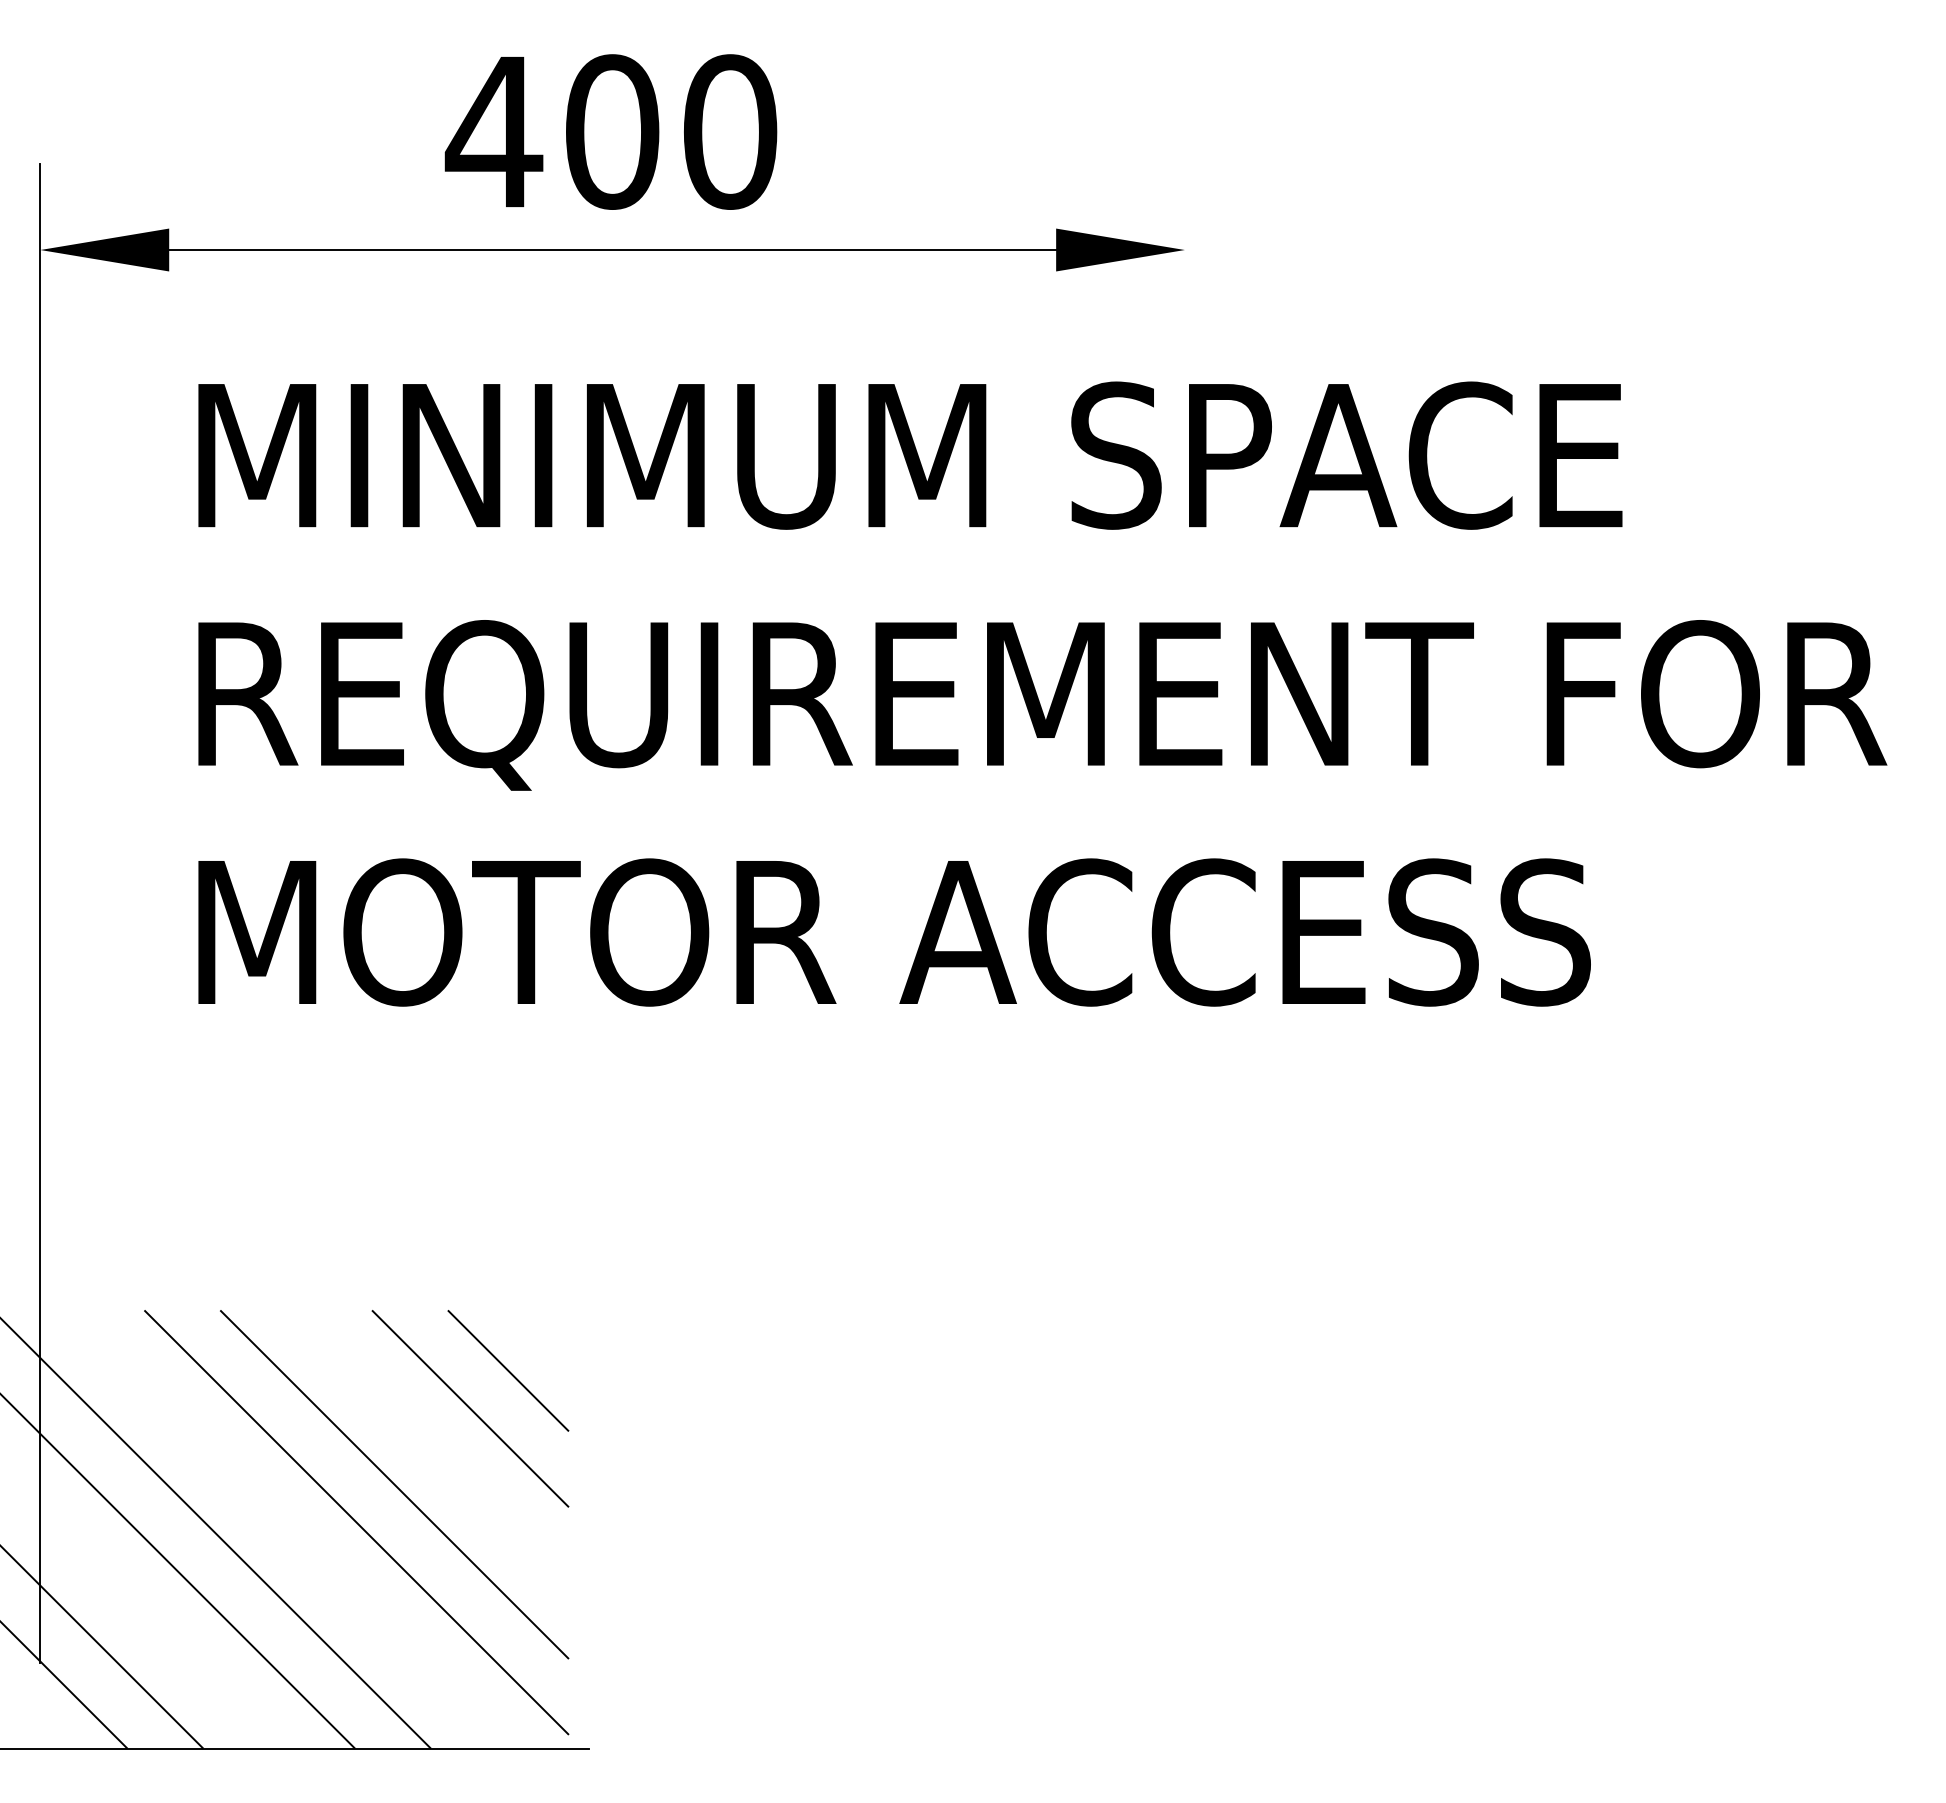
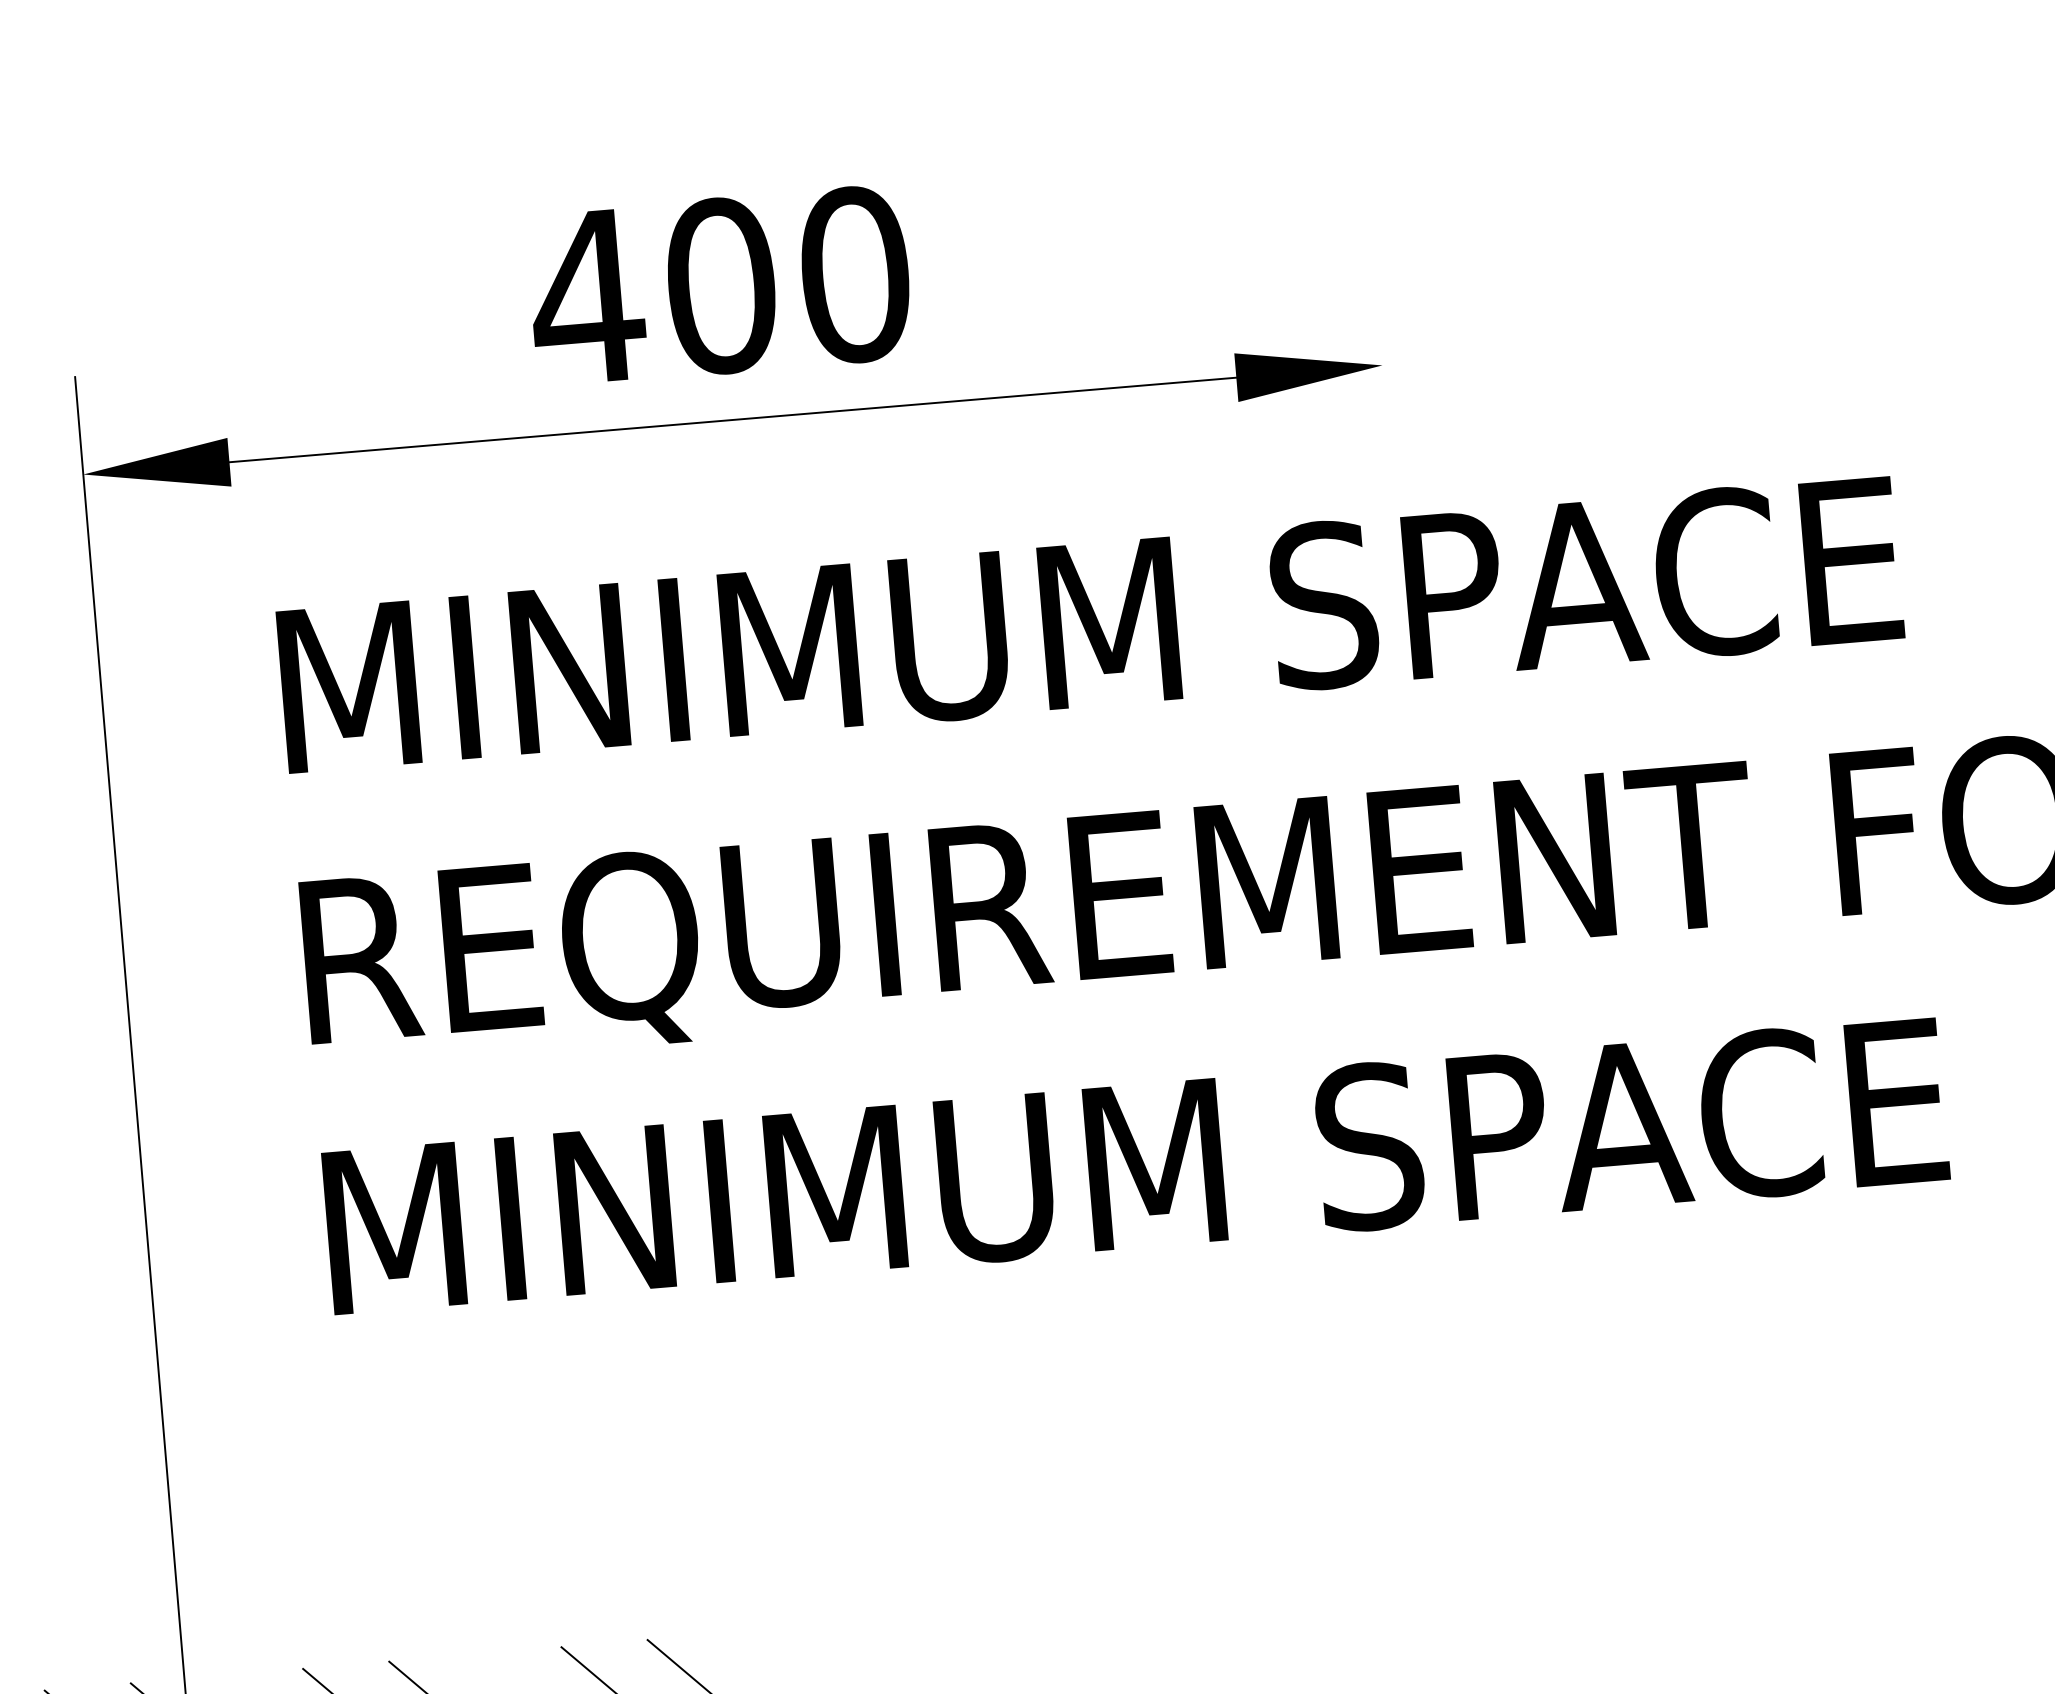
text: (982, 932) -> (1217, 1159), MOTOR ACCESS -> MINIMUM SPACE

